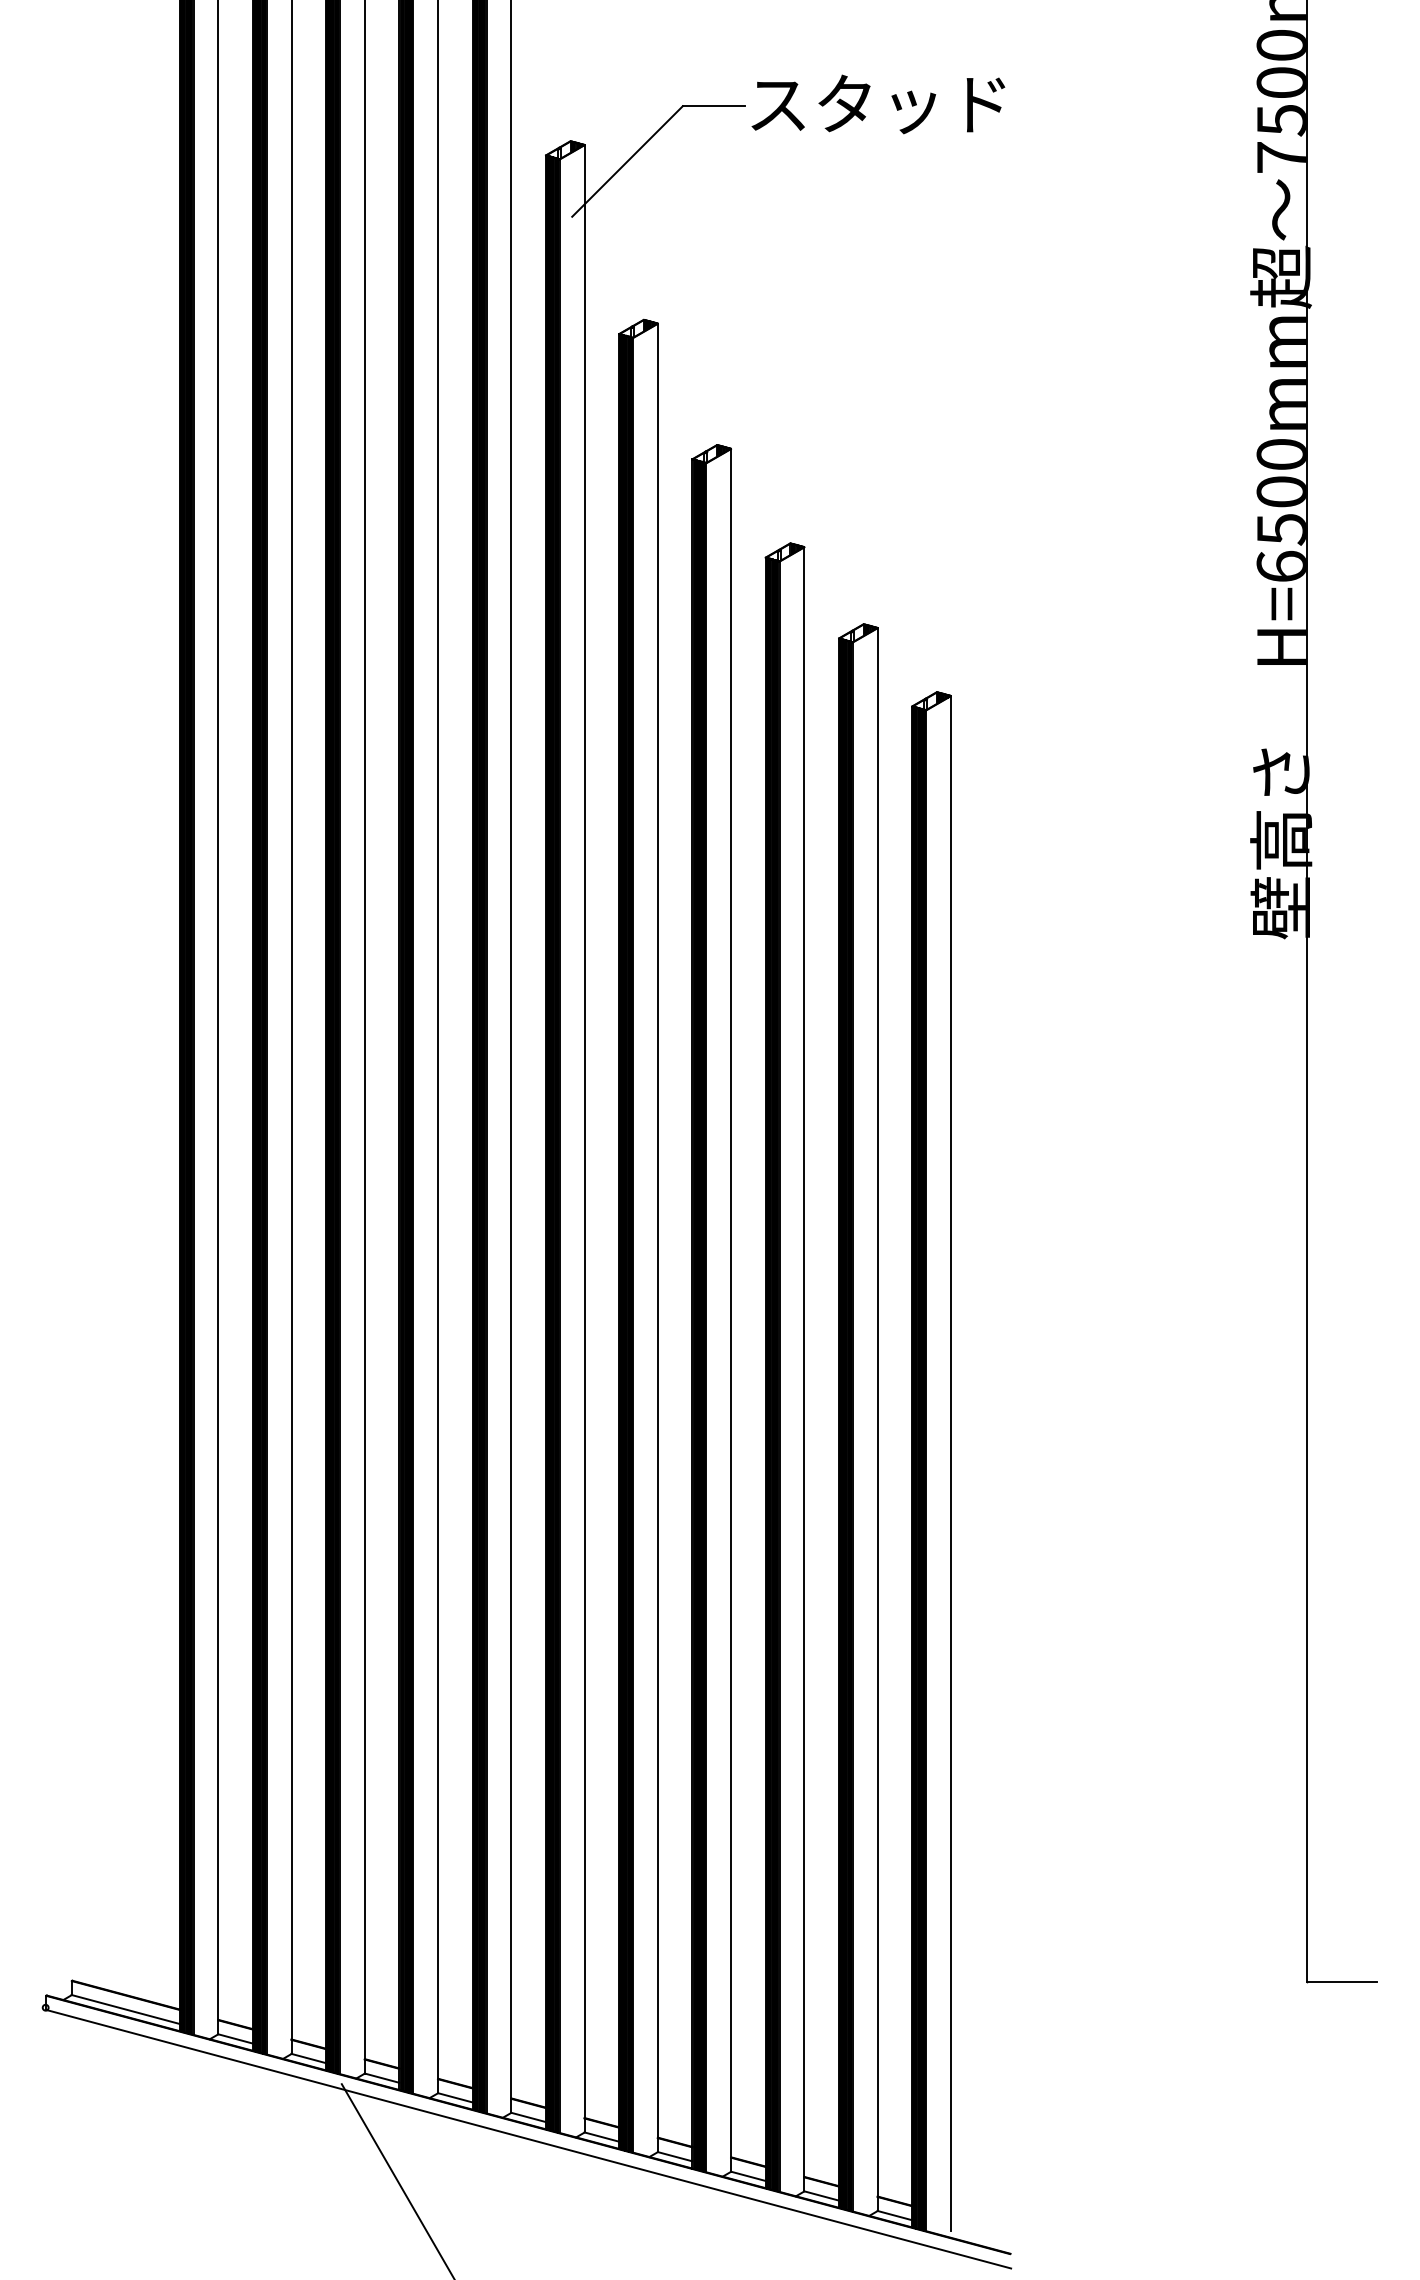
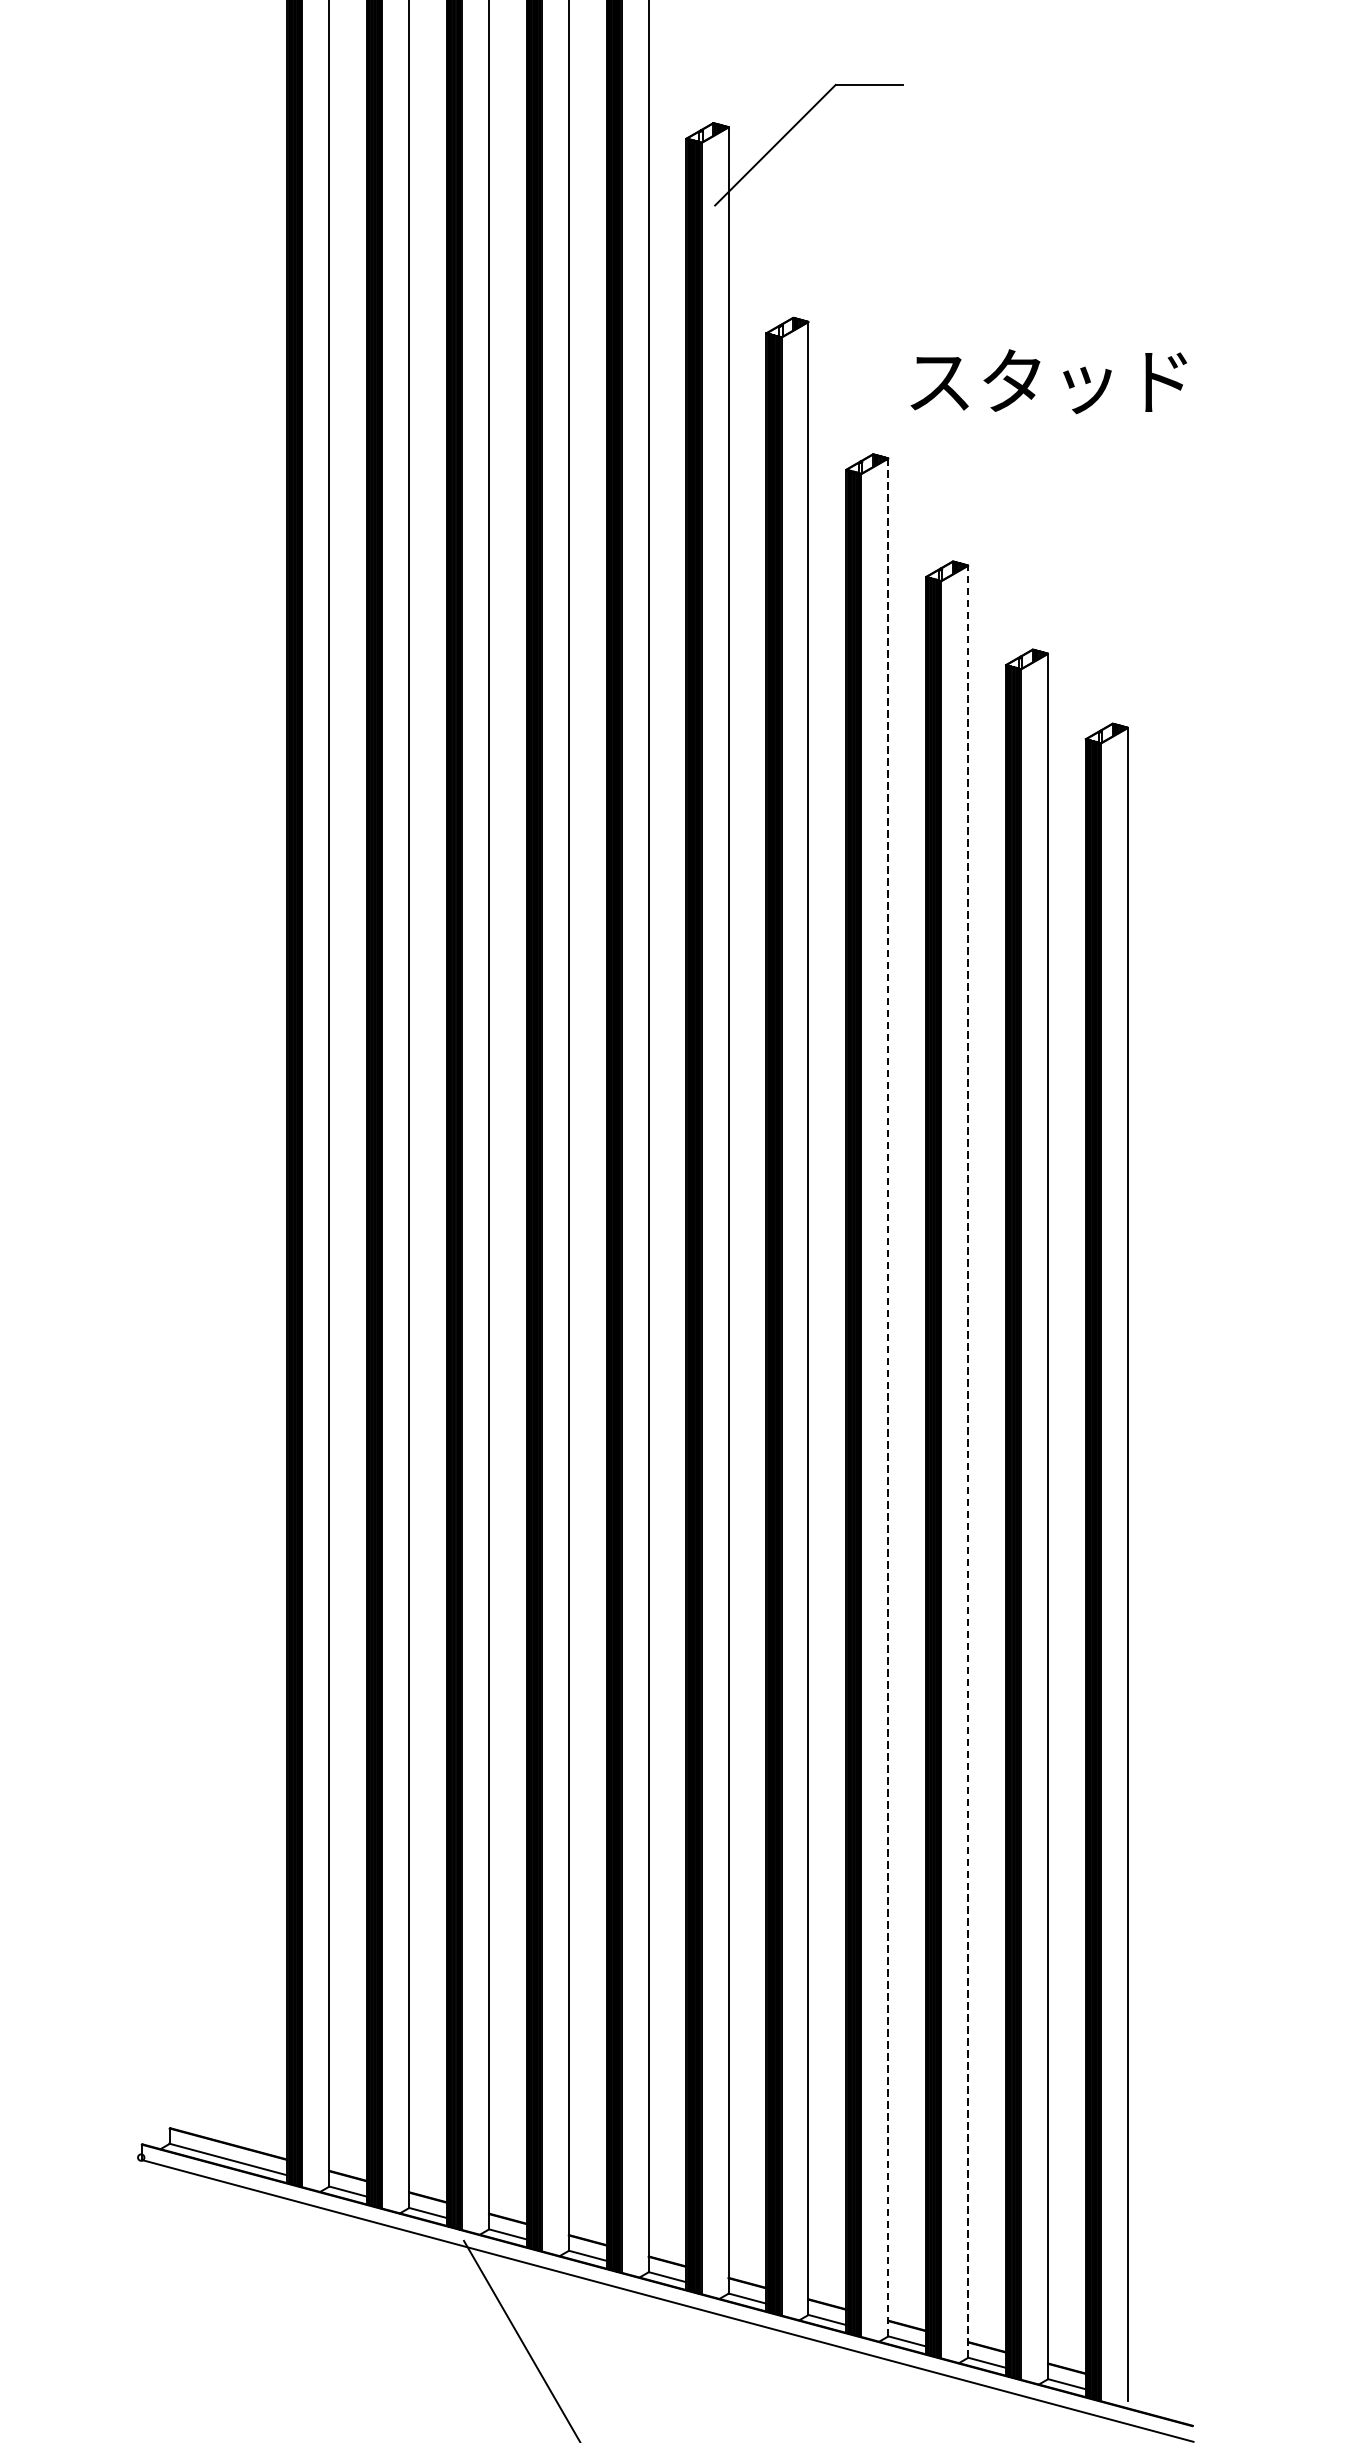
text: (878, 104) -> (1048, 381), moved
line: (731, 1309) -> (888, 1396), solid -> dashed
line: (804, 1368) -> (968, 1460), solid -> dashed

